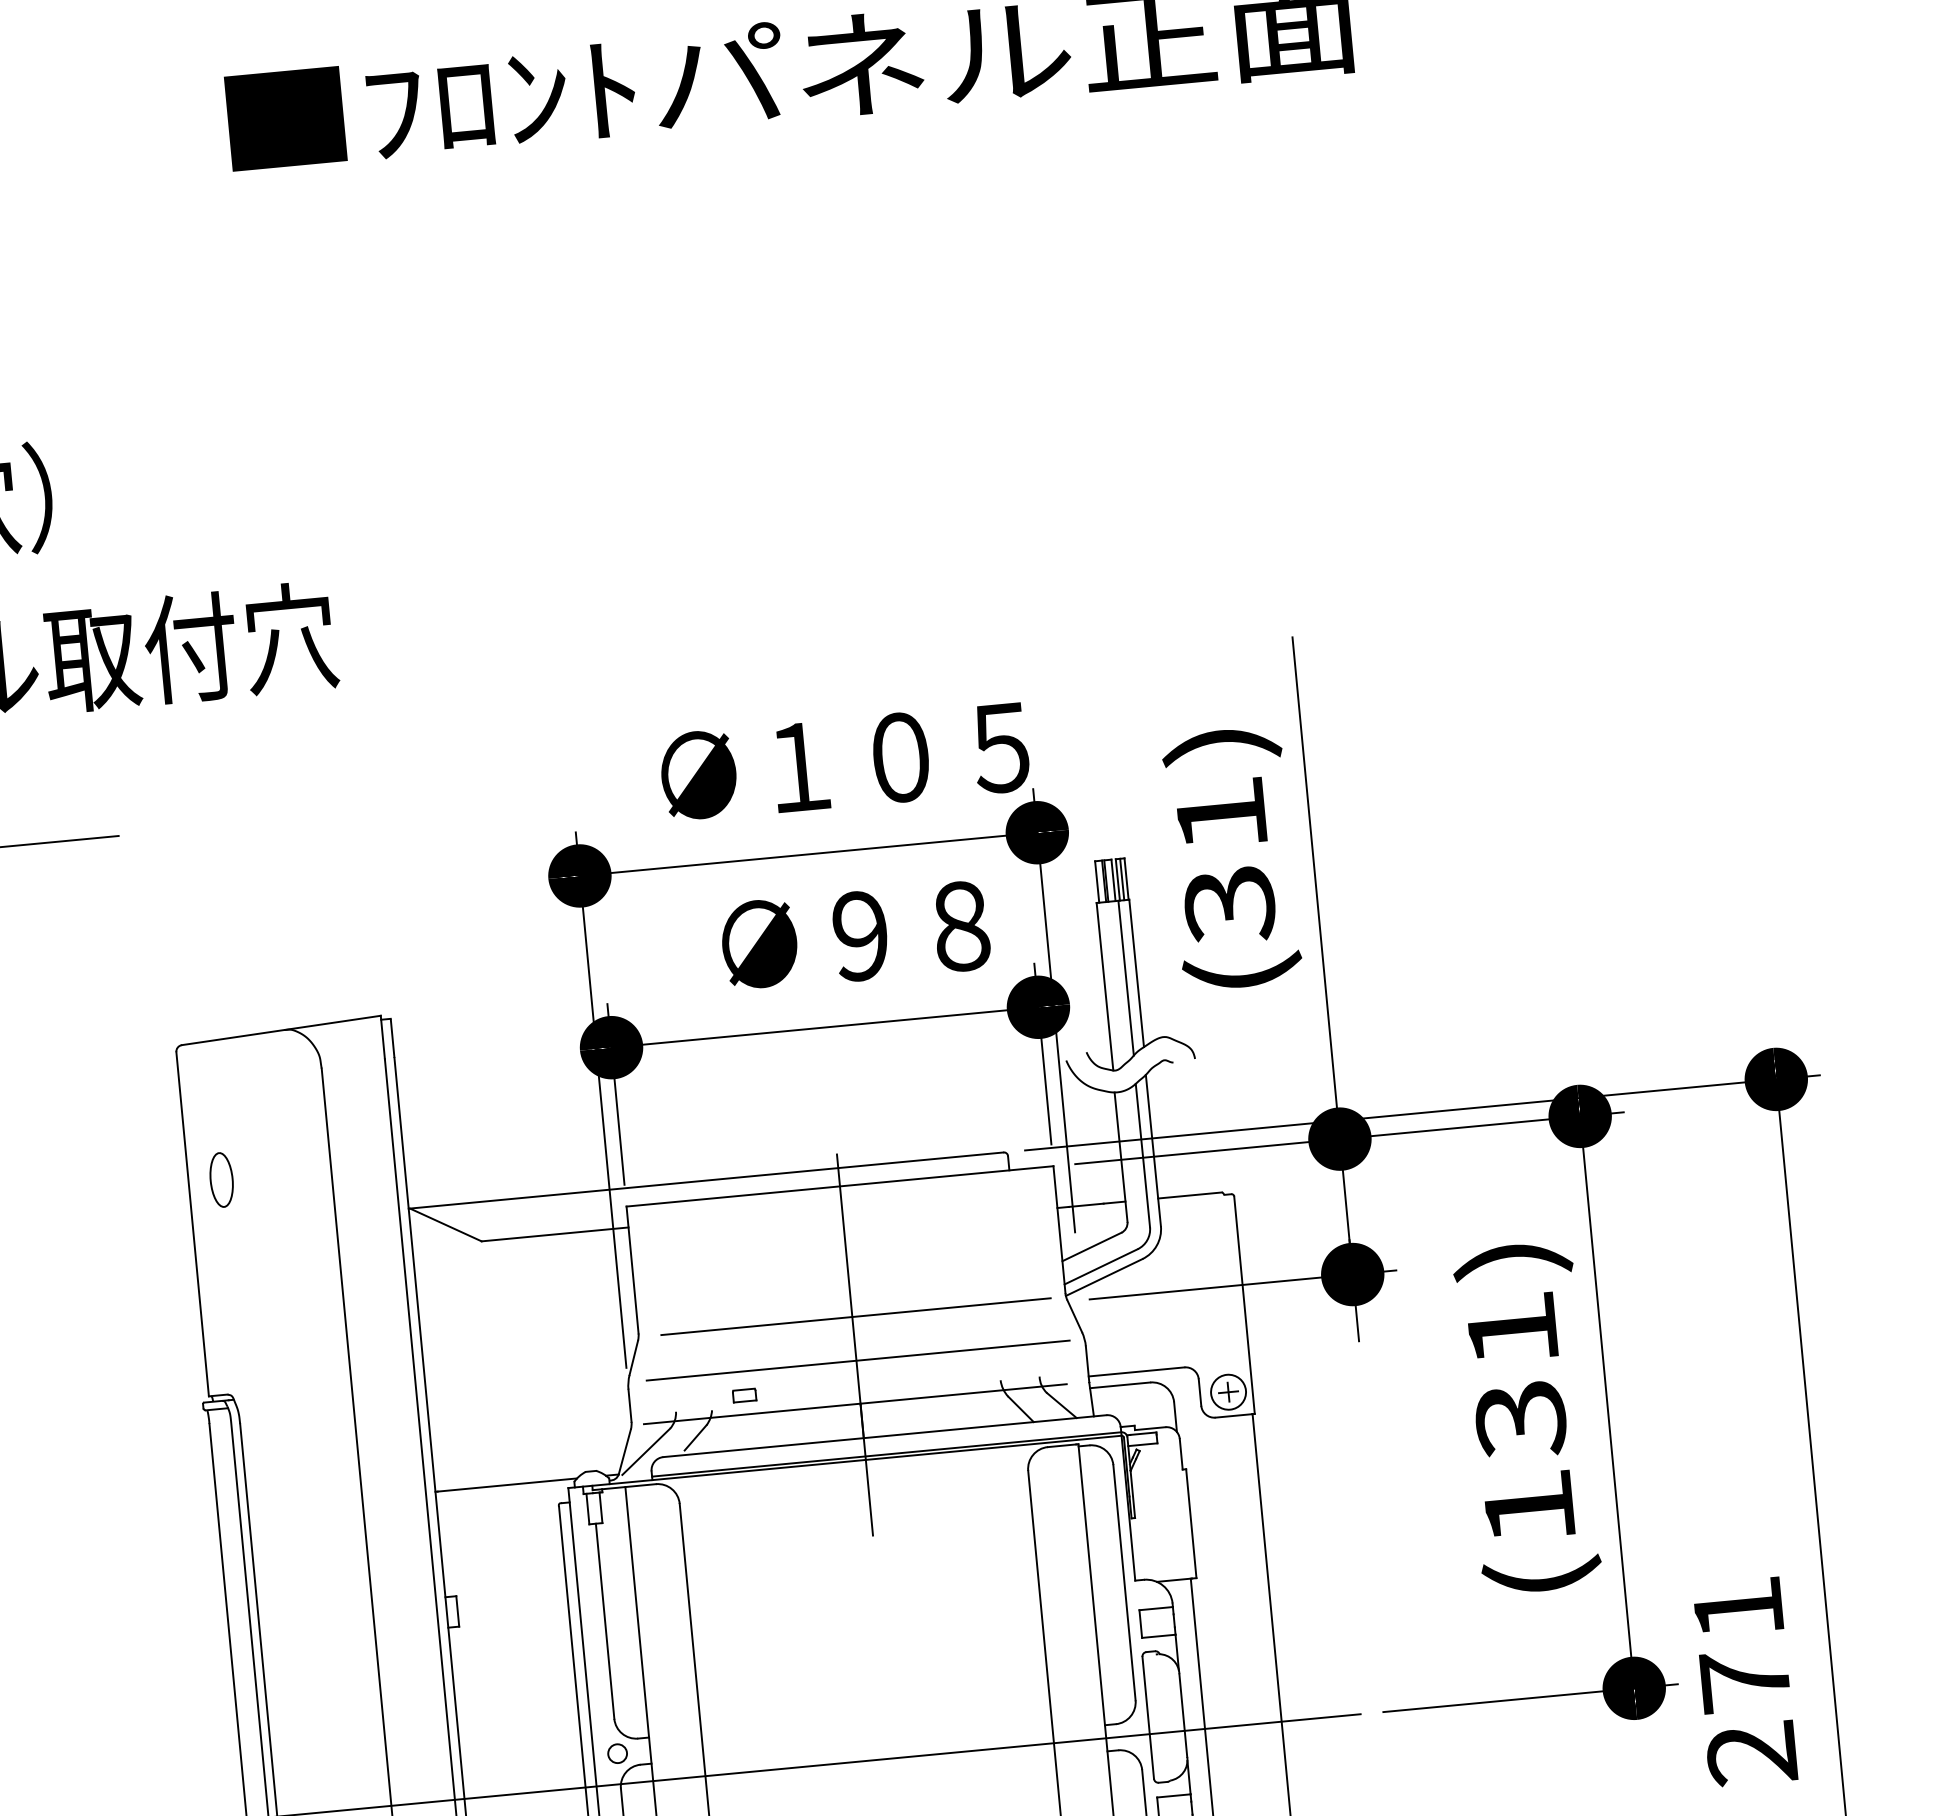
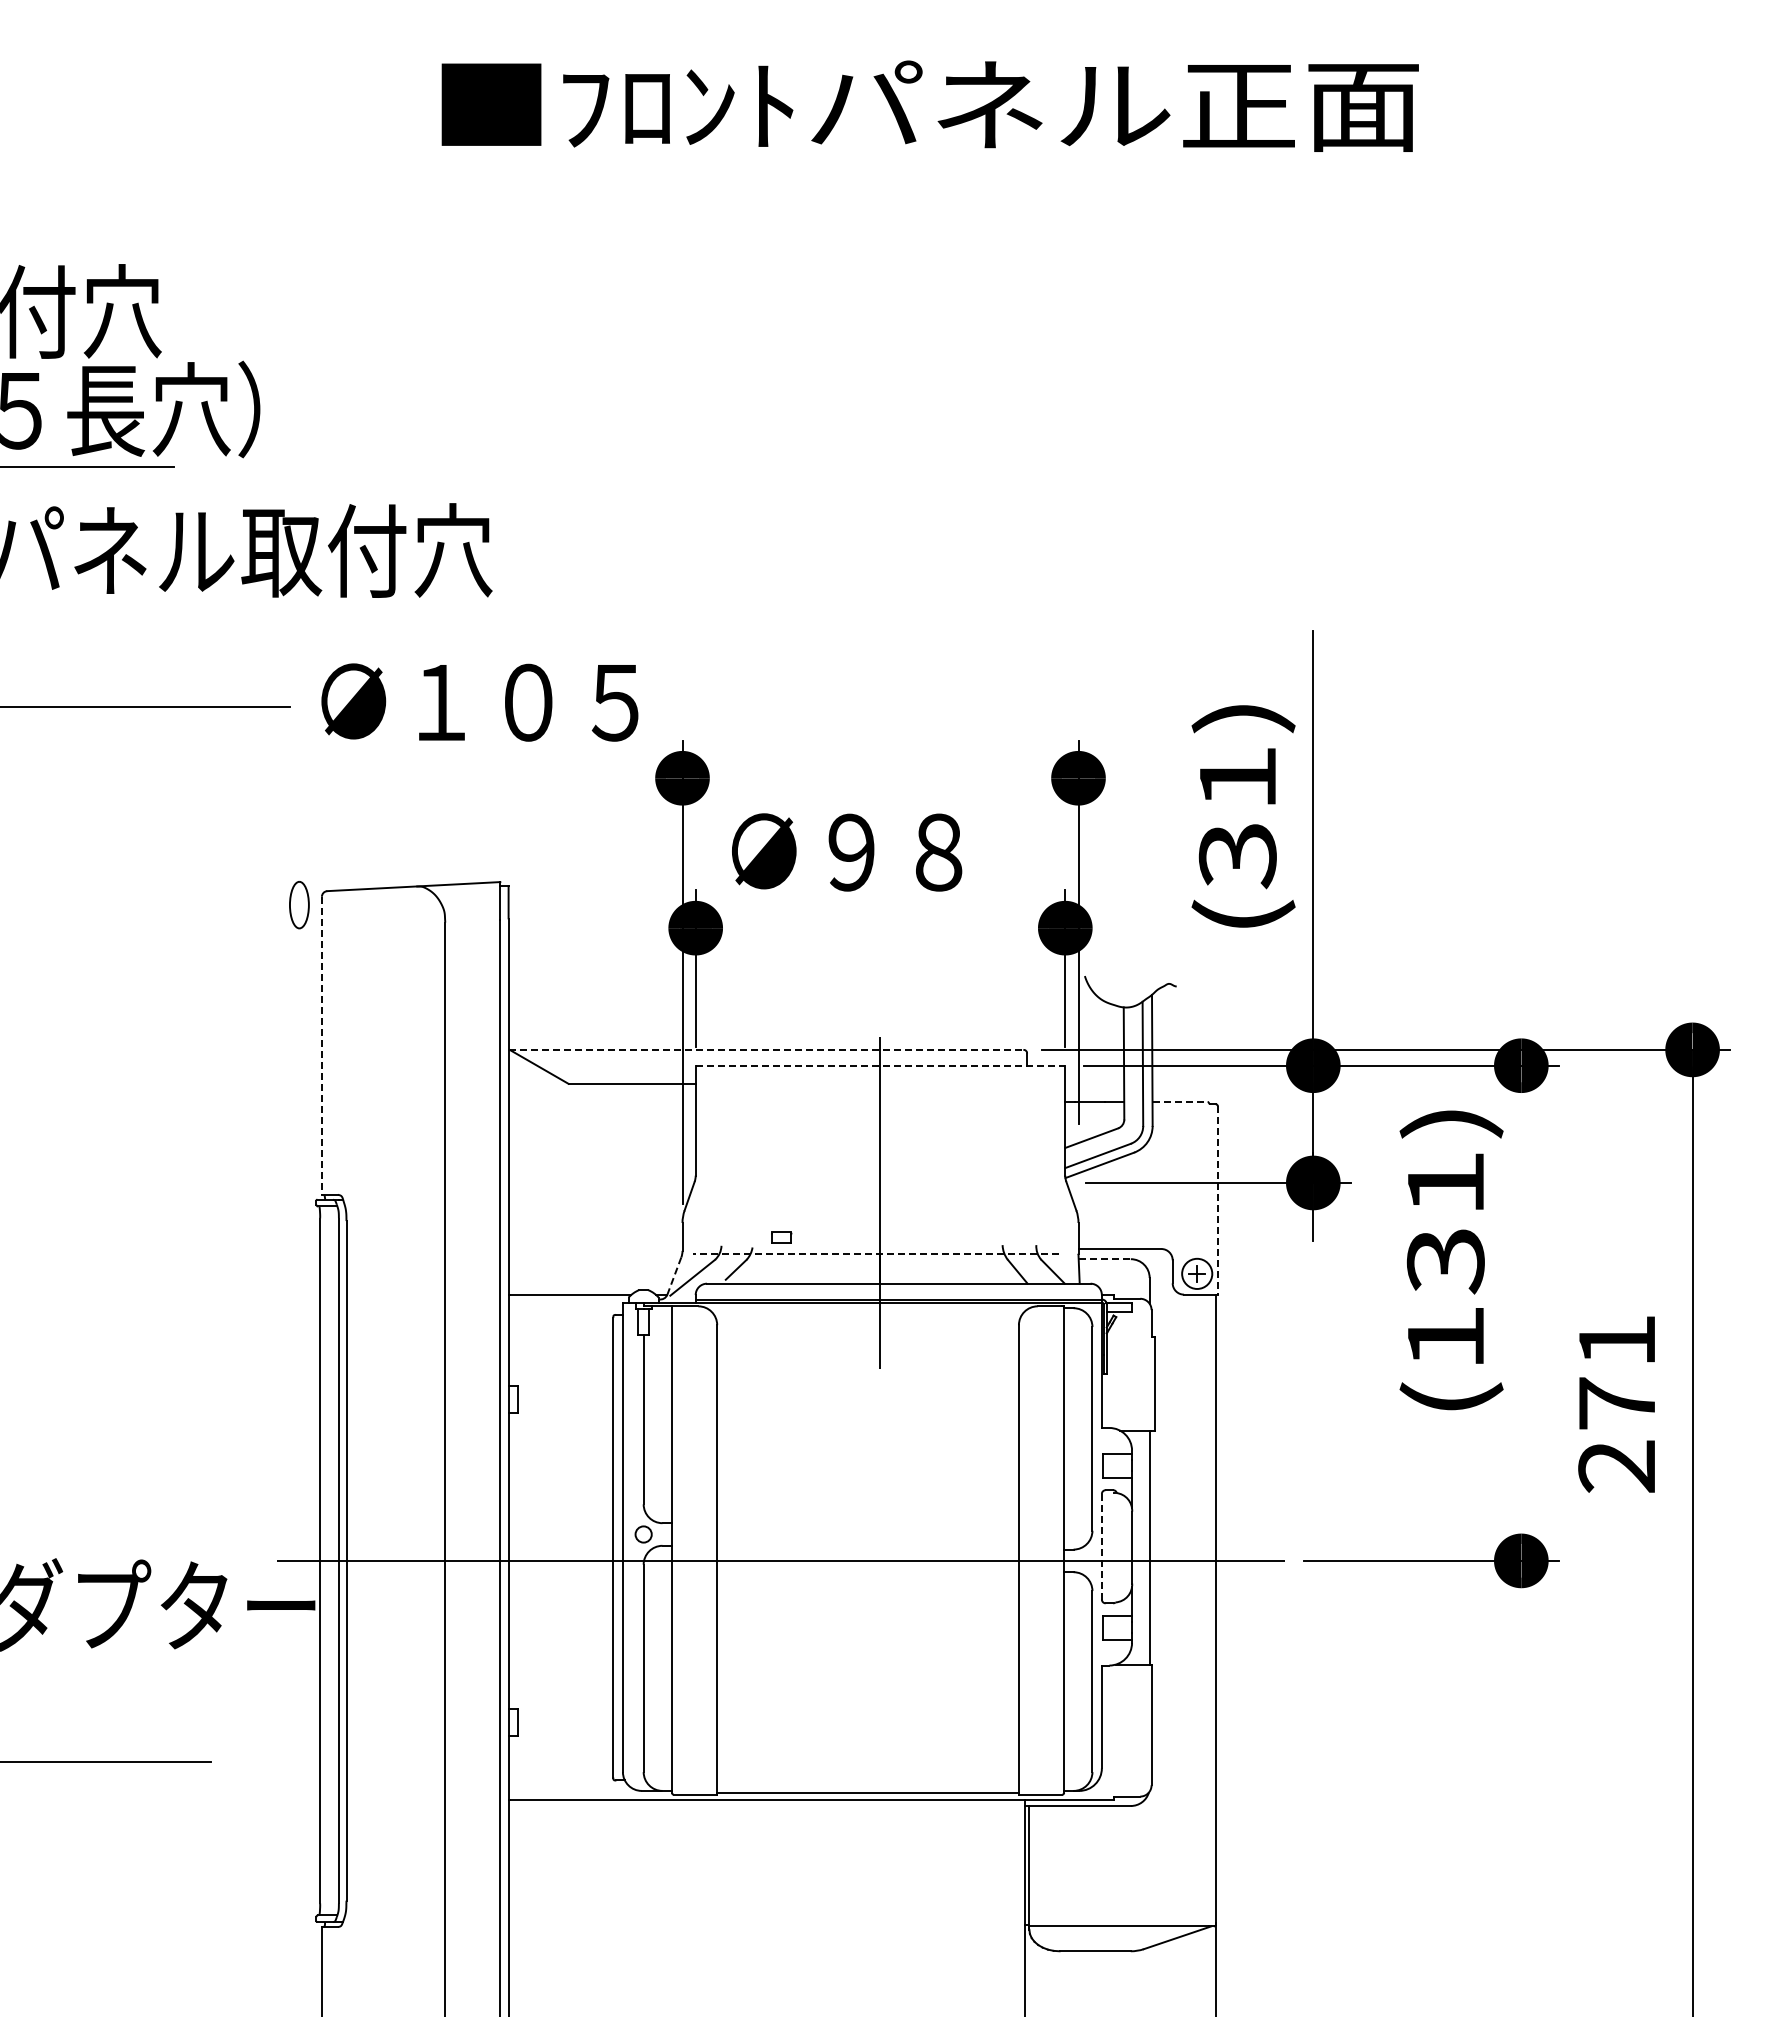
text: (844, 762) -> (479, 702), moved
line: (808, 854) -> (880, 778), removed
text: (855, 936) -> (847, 852), moved
part: (1132, 962) -> (1149, 897), removed
line: (825, 1027) -> (880, 928), removed
part: (221, 1180) -> (299, 905), moved
line: (706, 1180) -> (766, 1049), solid -> dashed
line: (839, 1186) -> (880, 1065), solid -> dashed
line: (1190, 1194) -> (1180, 1101), solid -> dashed
line: (192, 1224) -> (321, 1045), solid -> dashed
line: (1244, 1306) -> (1217, 1201), solid -> dashed
line: (855, 1316) -> (883, 1178), removed
line: (857, 1360) -> (881, 1216), removed
line: (1121, 1385) -> (1105, 1259), solid -> dashed
line: (1607, 1401) -> (1521, 1312), removed
line: (854, 1403) -> (875, 1253), solid -> dashed
text: (1527, 1418) -> (1451, 1260), moved
line: (625, 1452) -> (674, 1276), solid -> dashed
text: (1744, 1682) -> (1616, 1404), moved
line: (1147, 1717) -> (1101, 1546), solid -> dashed

